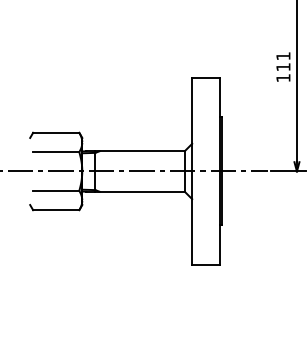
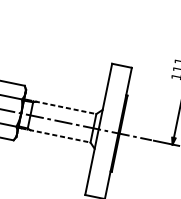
line: (136, 151) -> (62, 107), solid -> dashed
line: (136, 191) -> (56, 135), solid -> dashed

